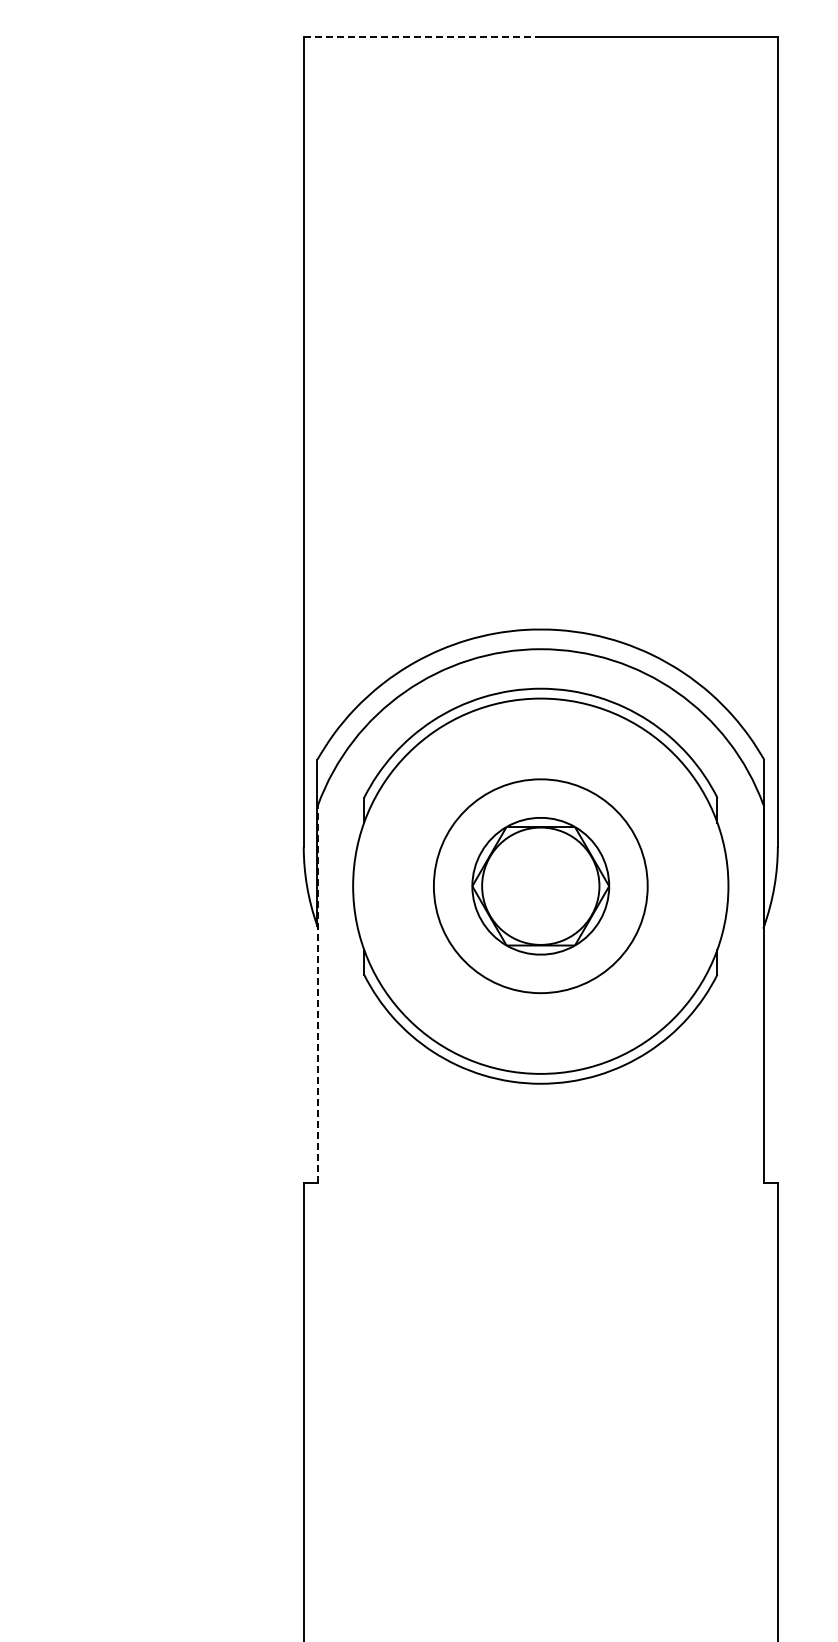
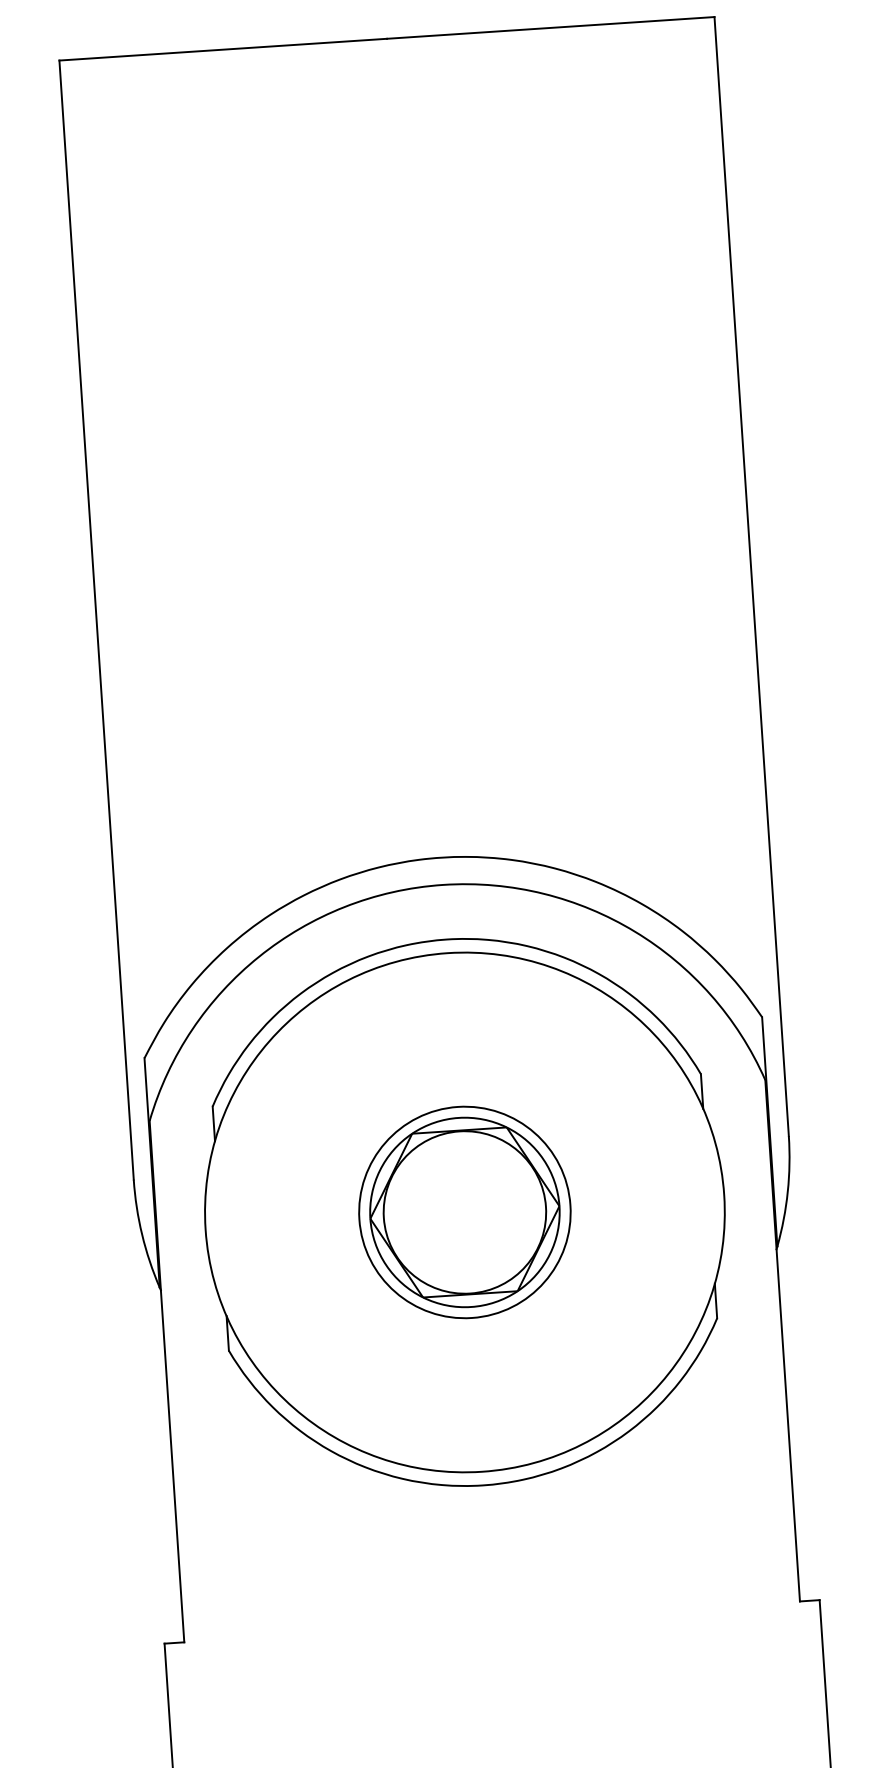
line: (422, 36) -> (223, 49), dashed -> solid
circle: (540, 885) -> (464, 1211), size x0.71
line: (318, 993) -> (167, 1381), dashed -> solid

